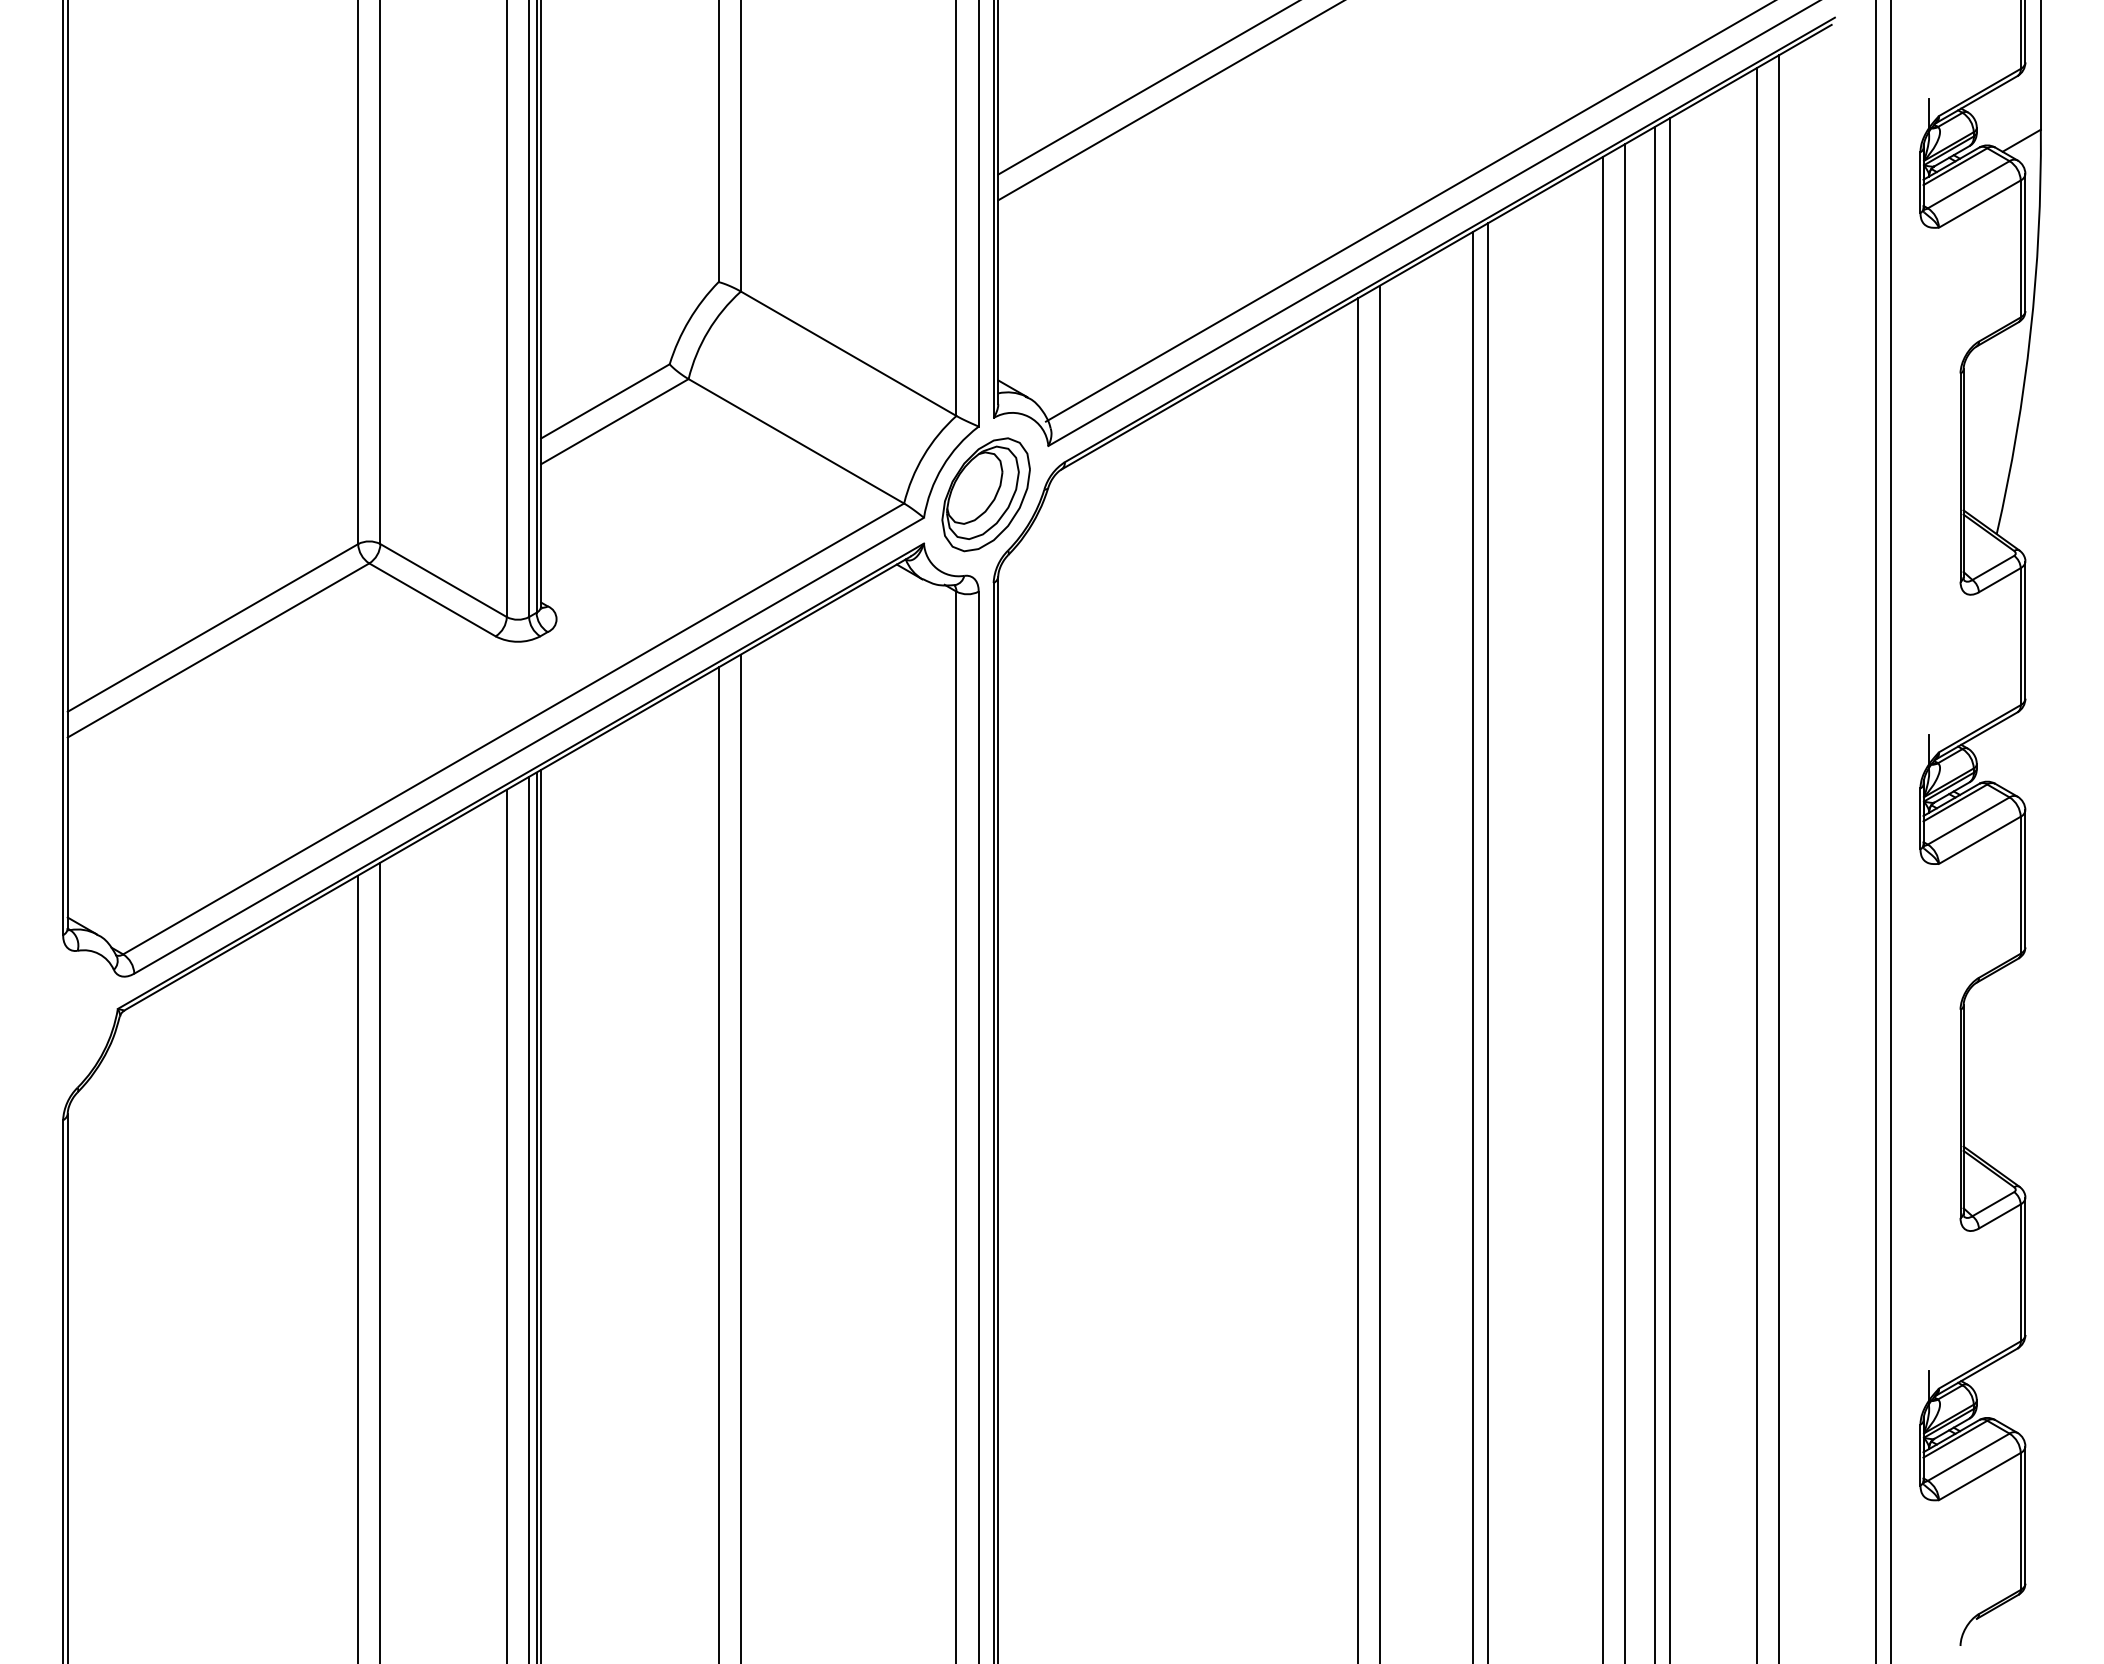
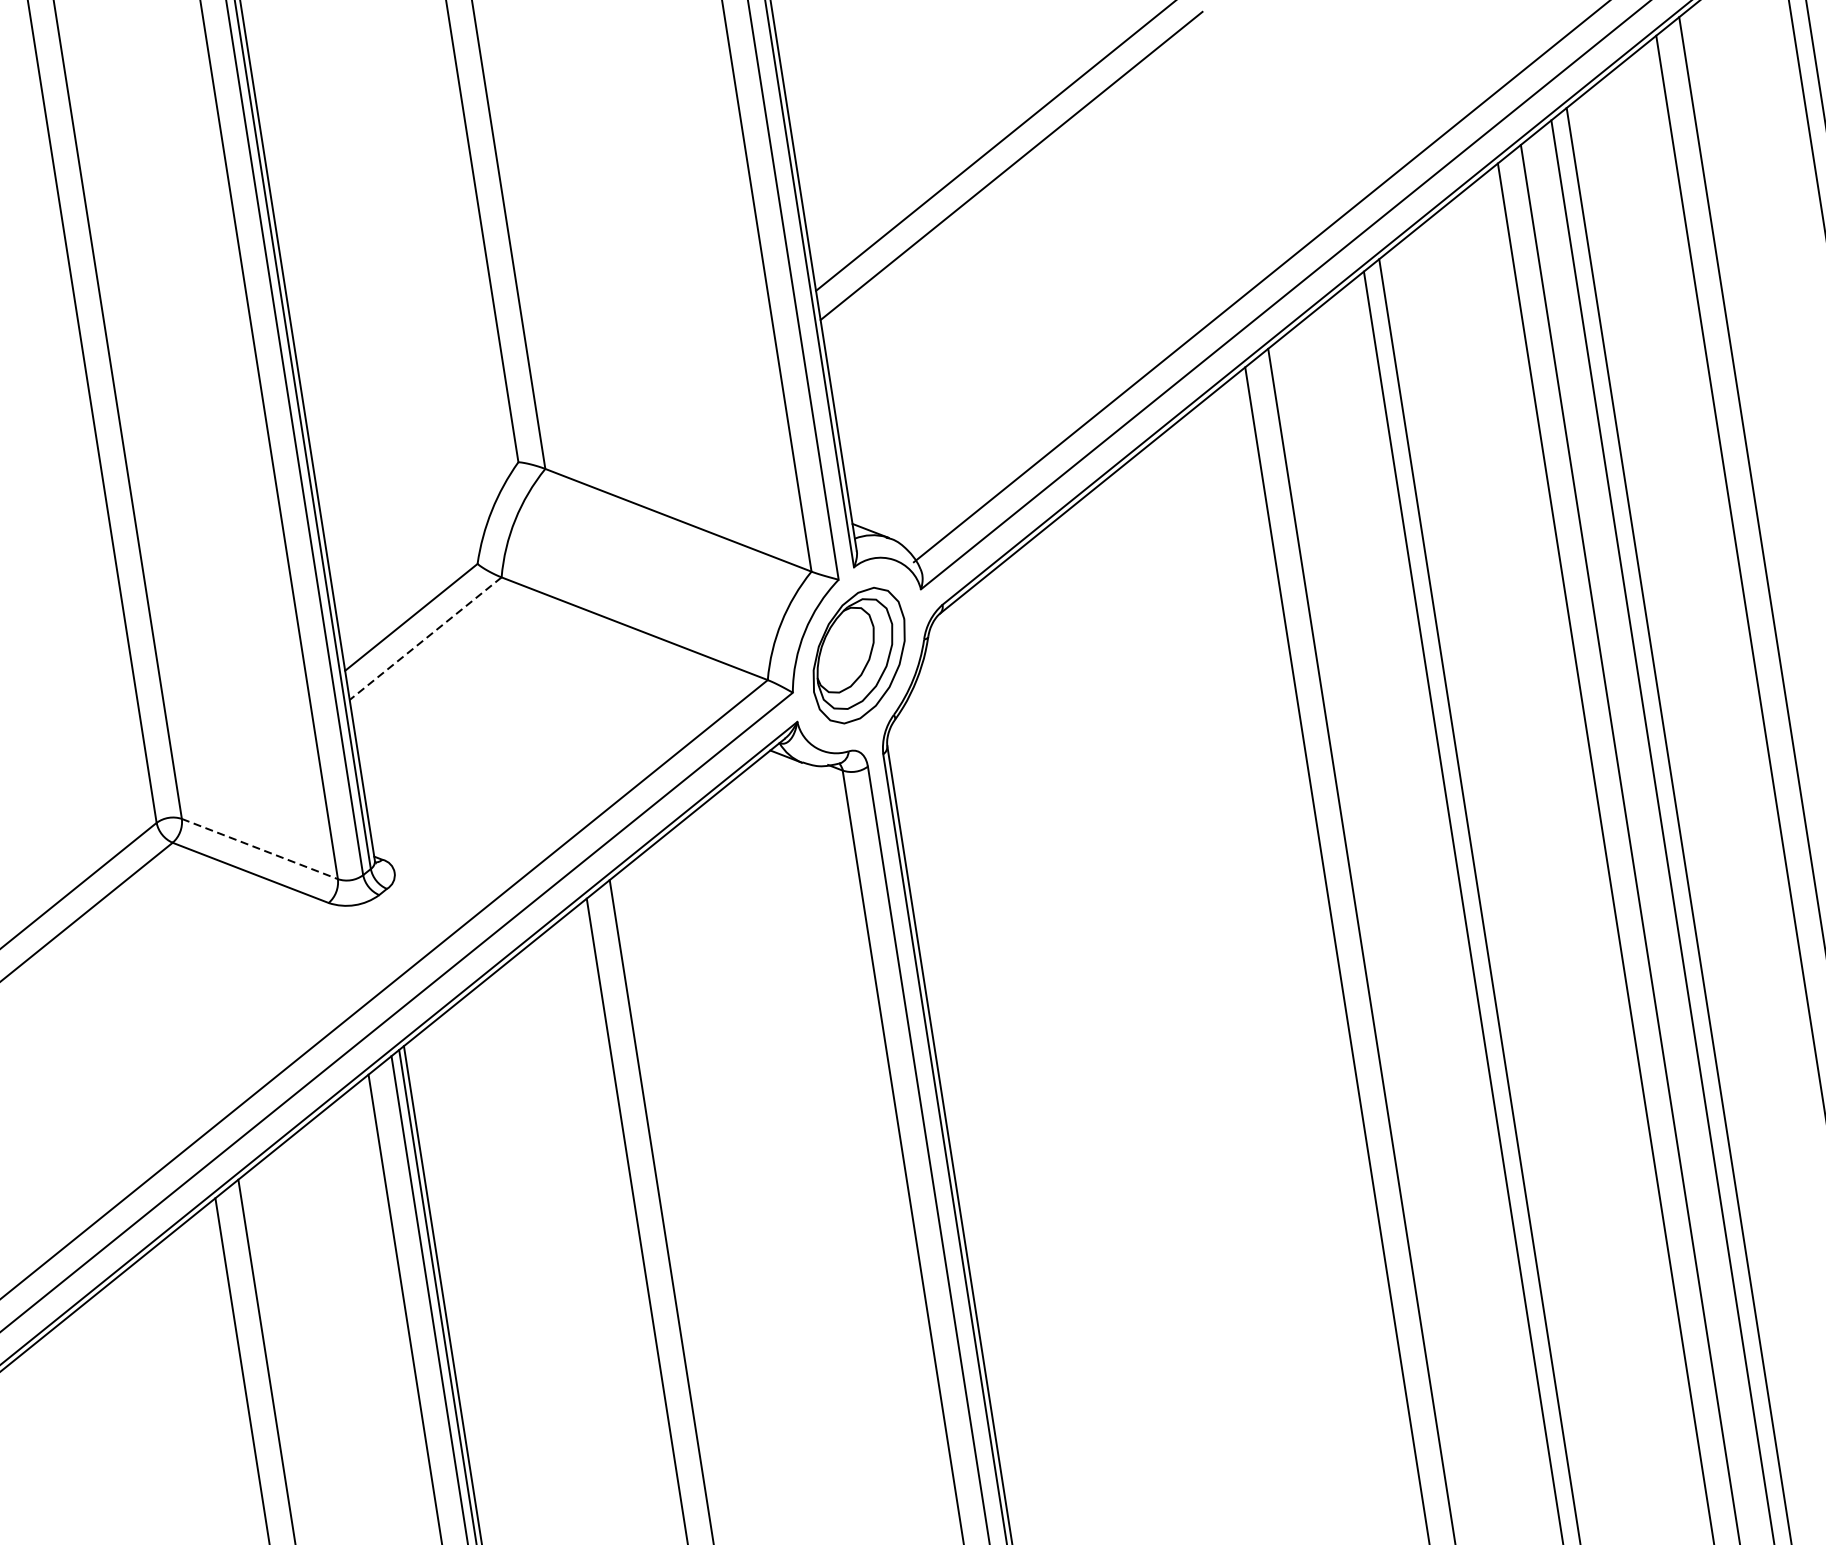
line: (614, 421) -> (425, 638), solid -> dashed
line: (443, 580) -> (259, 848), solid -> dashed

